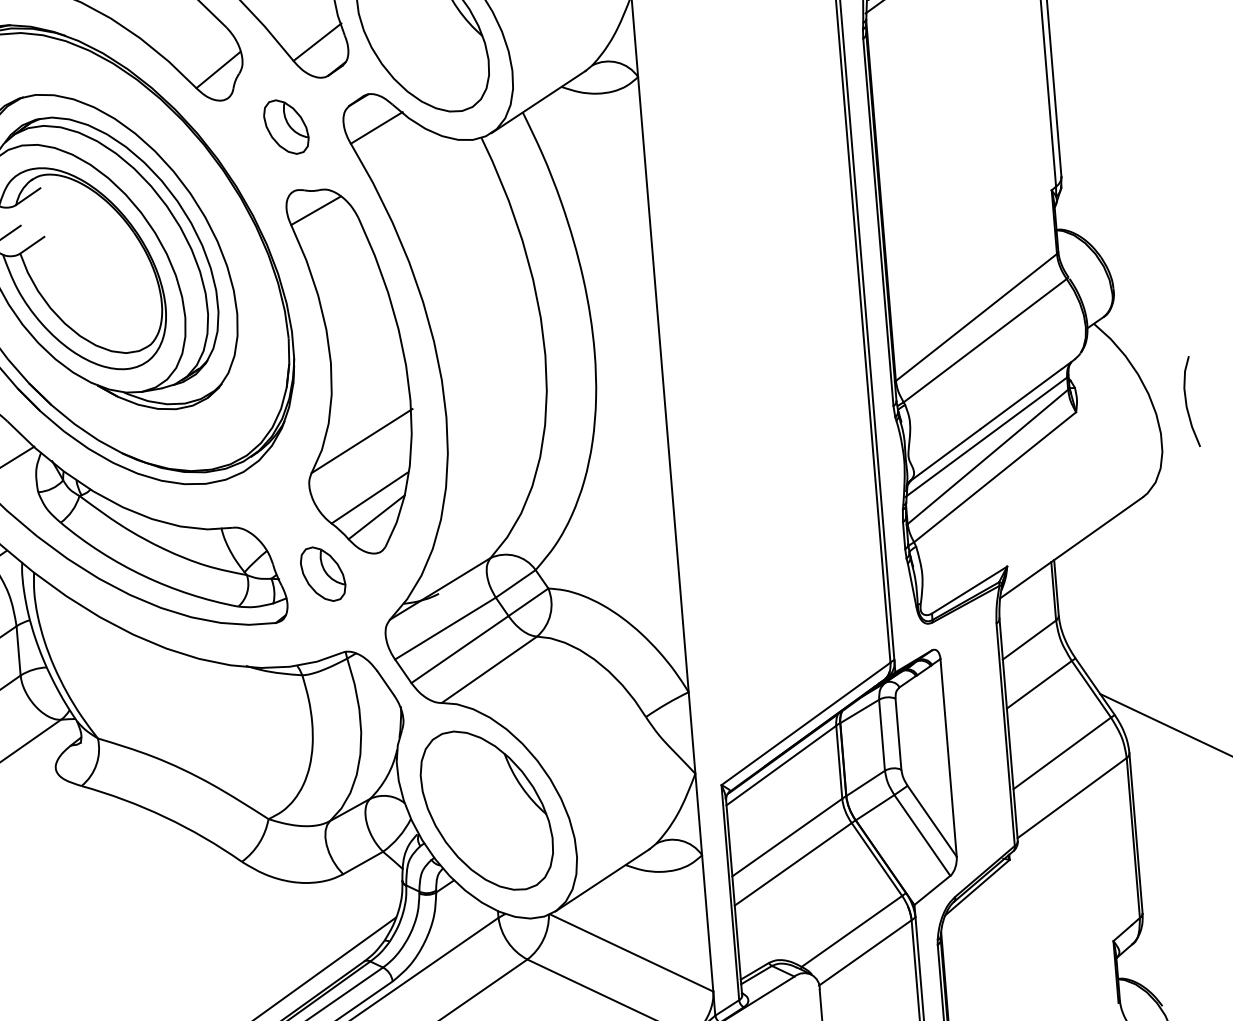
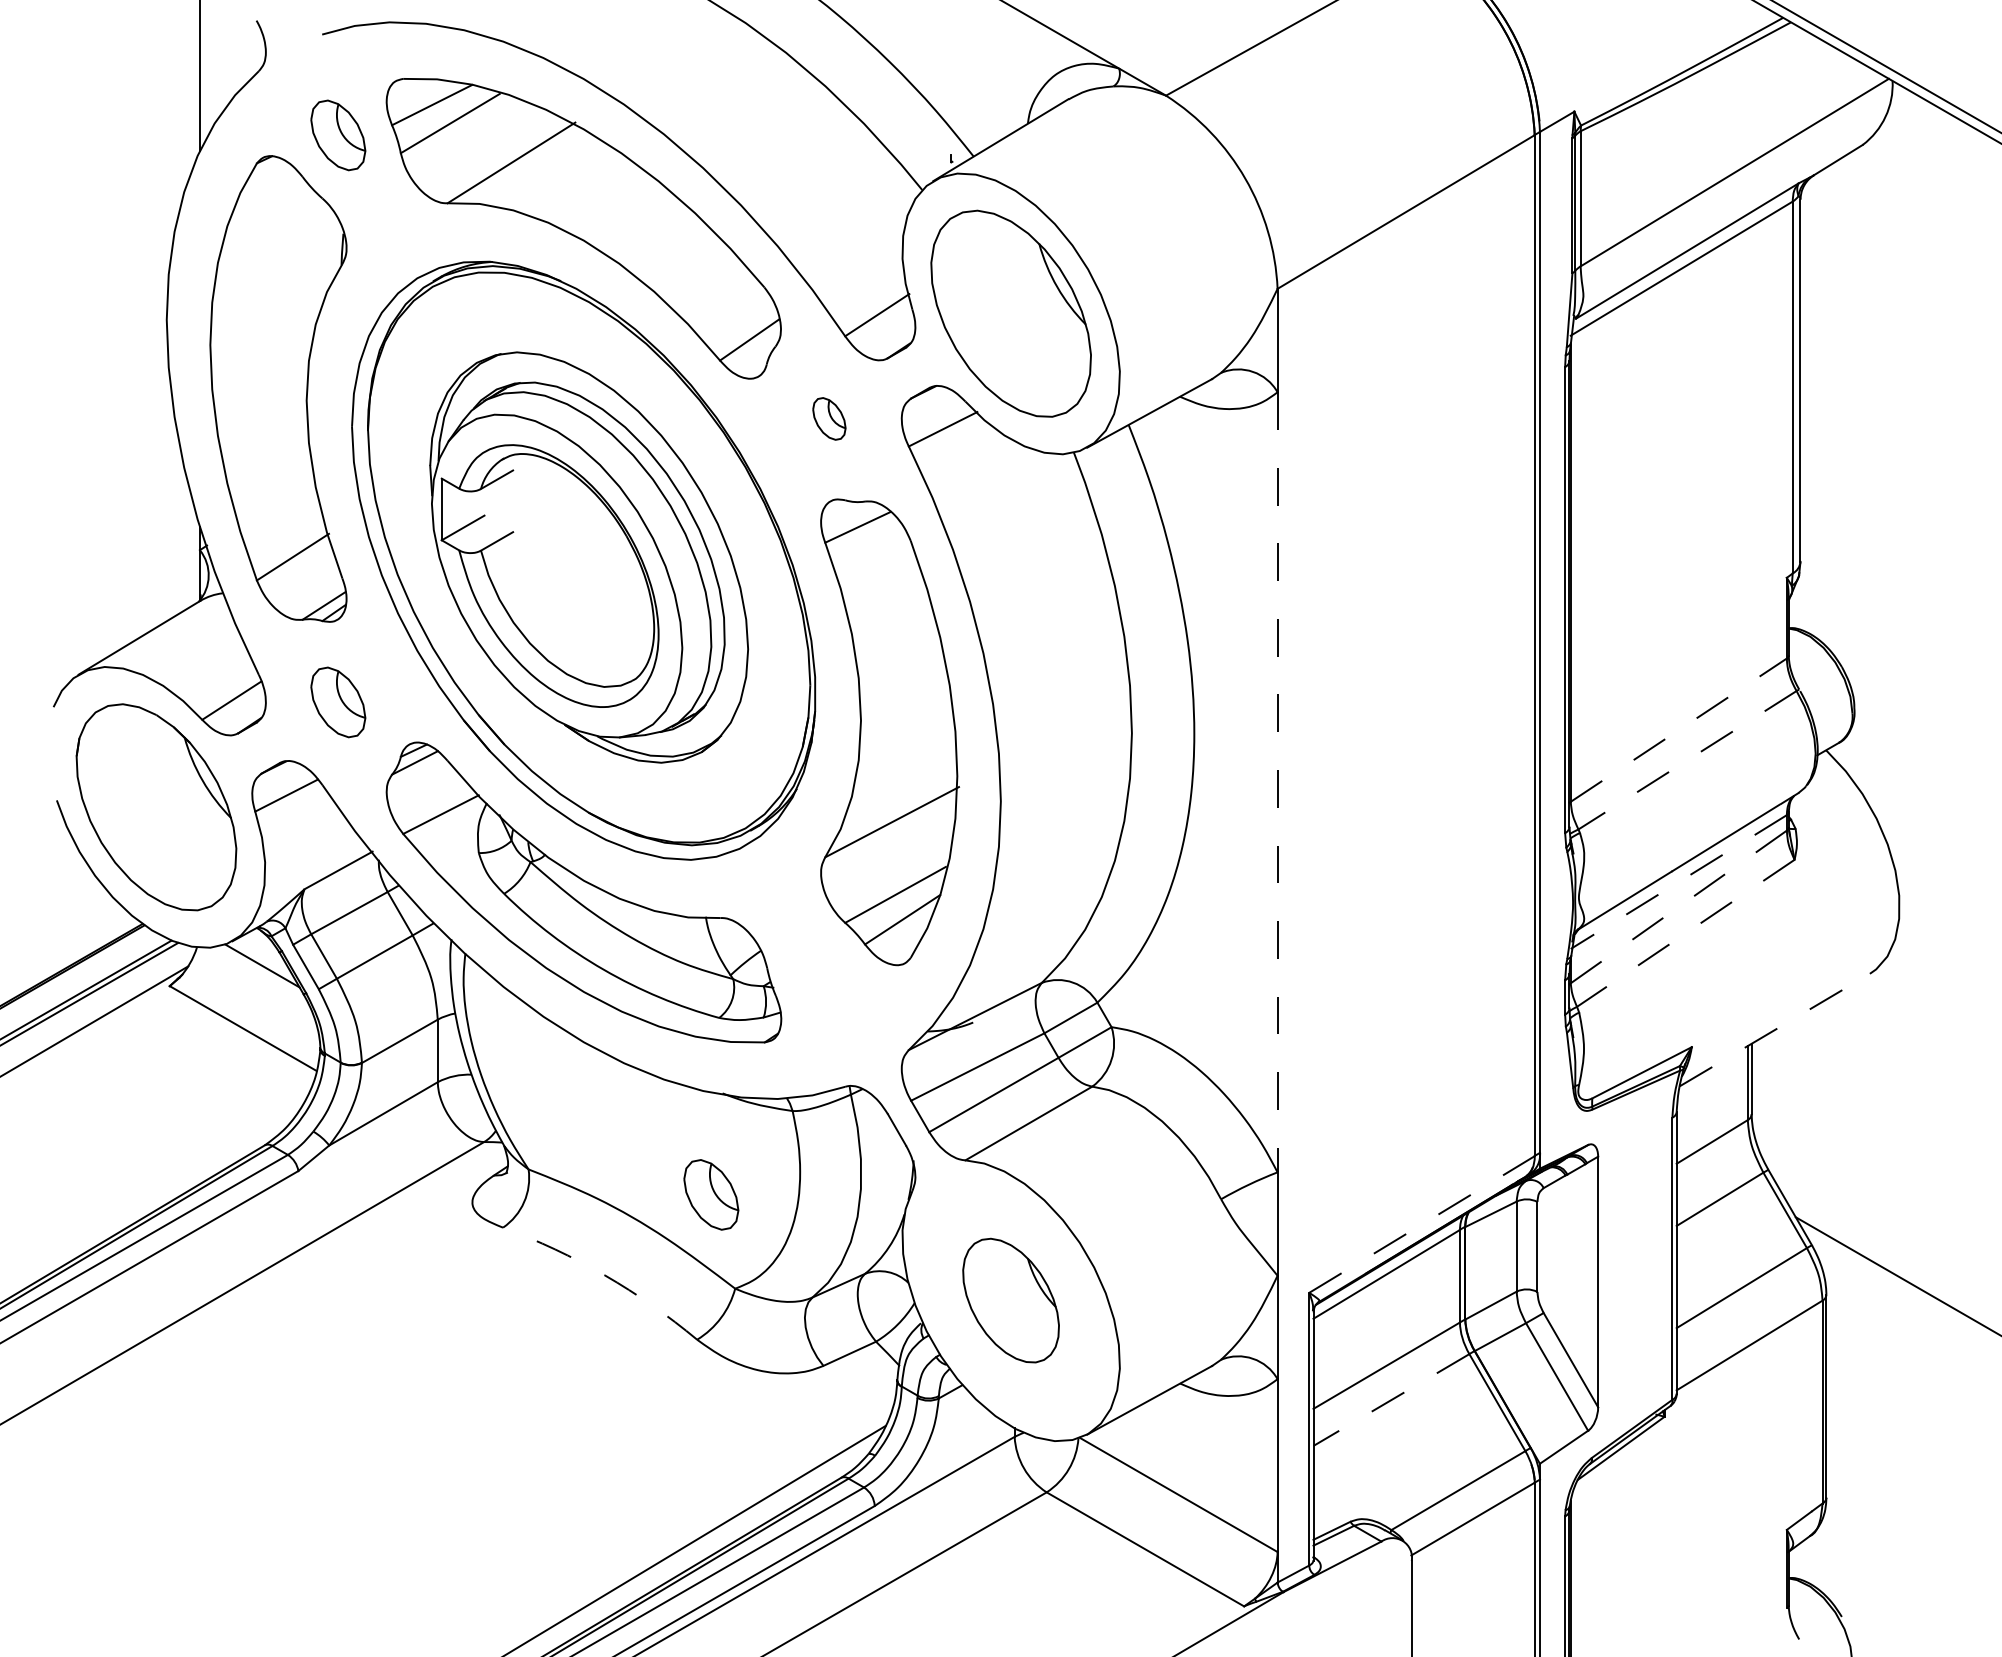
part: (286, 126) -> (829, 418), size x0.6
line: (976, 317) -> (1678, 730), solid -> dashed
line: (985, 340) -> (1687, 760), solid -> dashed
line: (663, 384) -> (1277, 782), solid -> dashed
curve: (1187, 402) -> (1935, 859), removed
line: (986, 437) -> (1678, 882), solid -> dashed
line: (988, 456) -> (1679, 906), solid -> dashed
line: (994, 477) -> (1685, 933), solid -> dashed
line: (1072, 547) -> (1775, 1029), solid -> dashed
part: (323, 573) -> (711, 1194), moved
line: (806, 723) -> (1422, 1224), solid -> dashed
part: (486, 810) -> (1010, 1300), size x0.6
arc: (164, 817) -> (604, 1275), solid -> dashed
line: (793, 864) -> (1391, 1400), solid -> dashed

